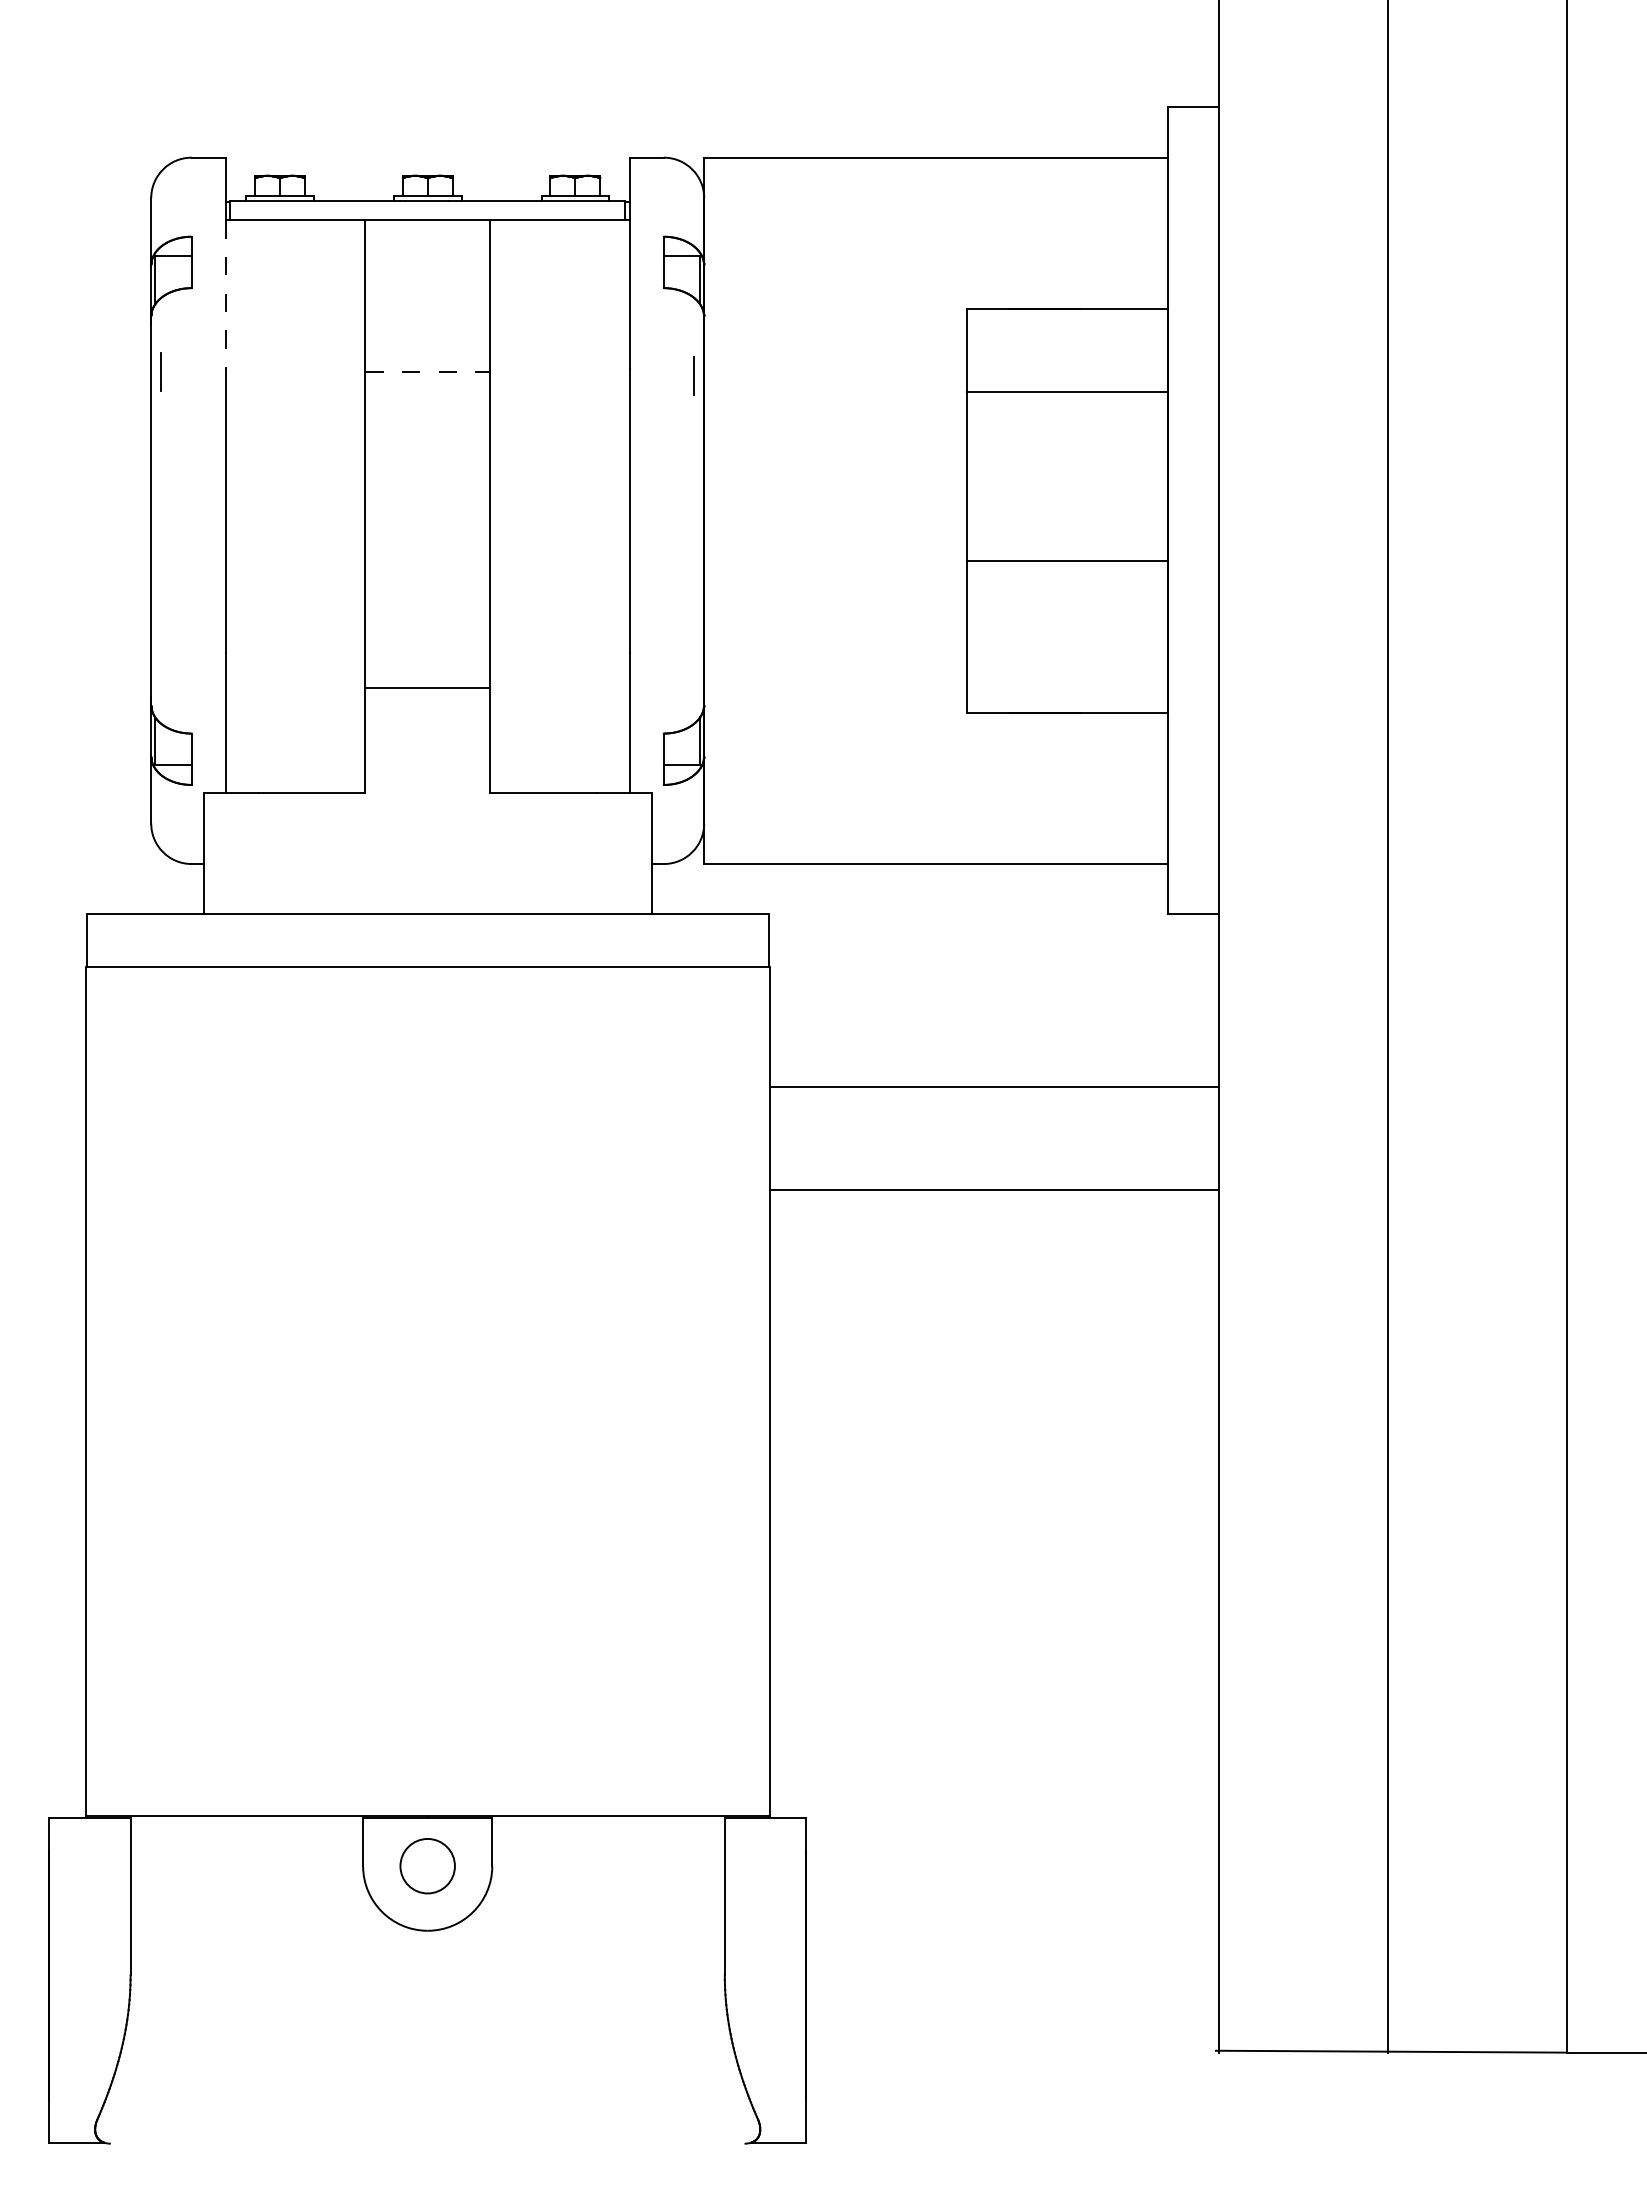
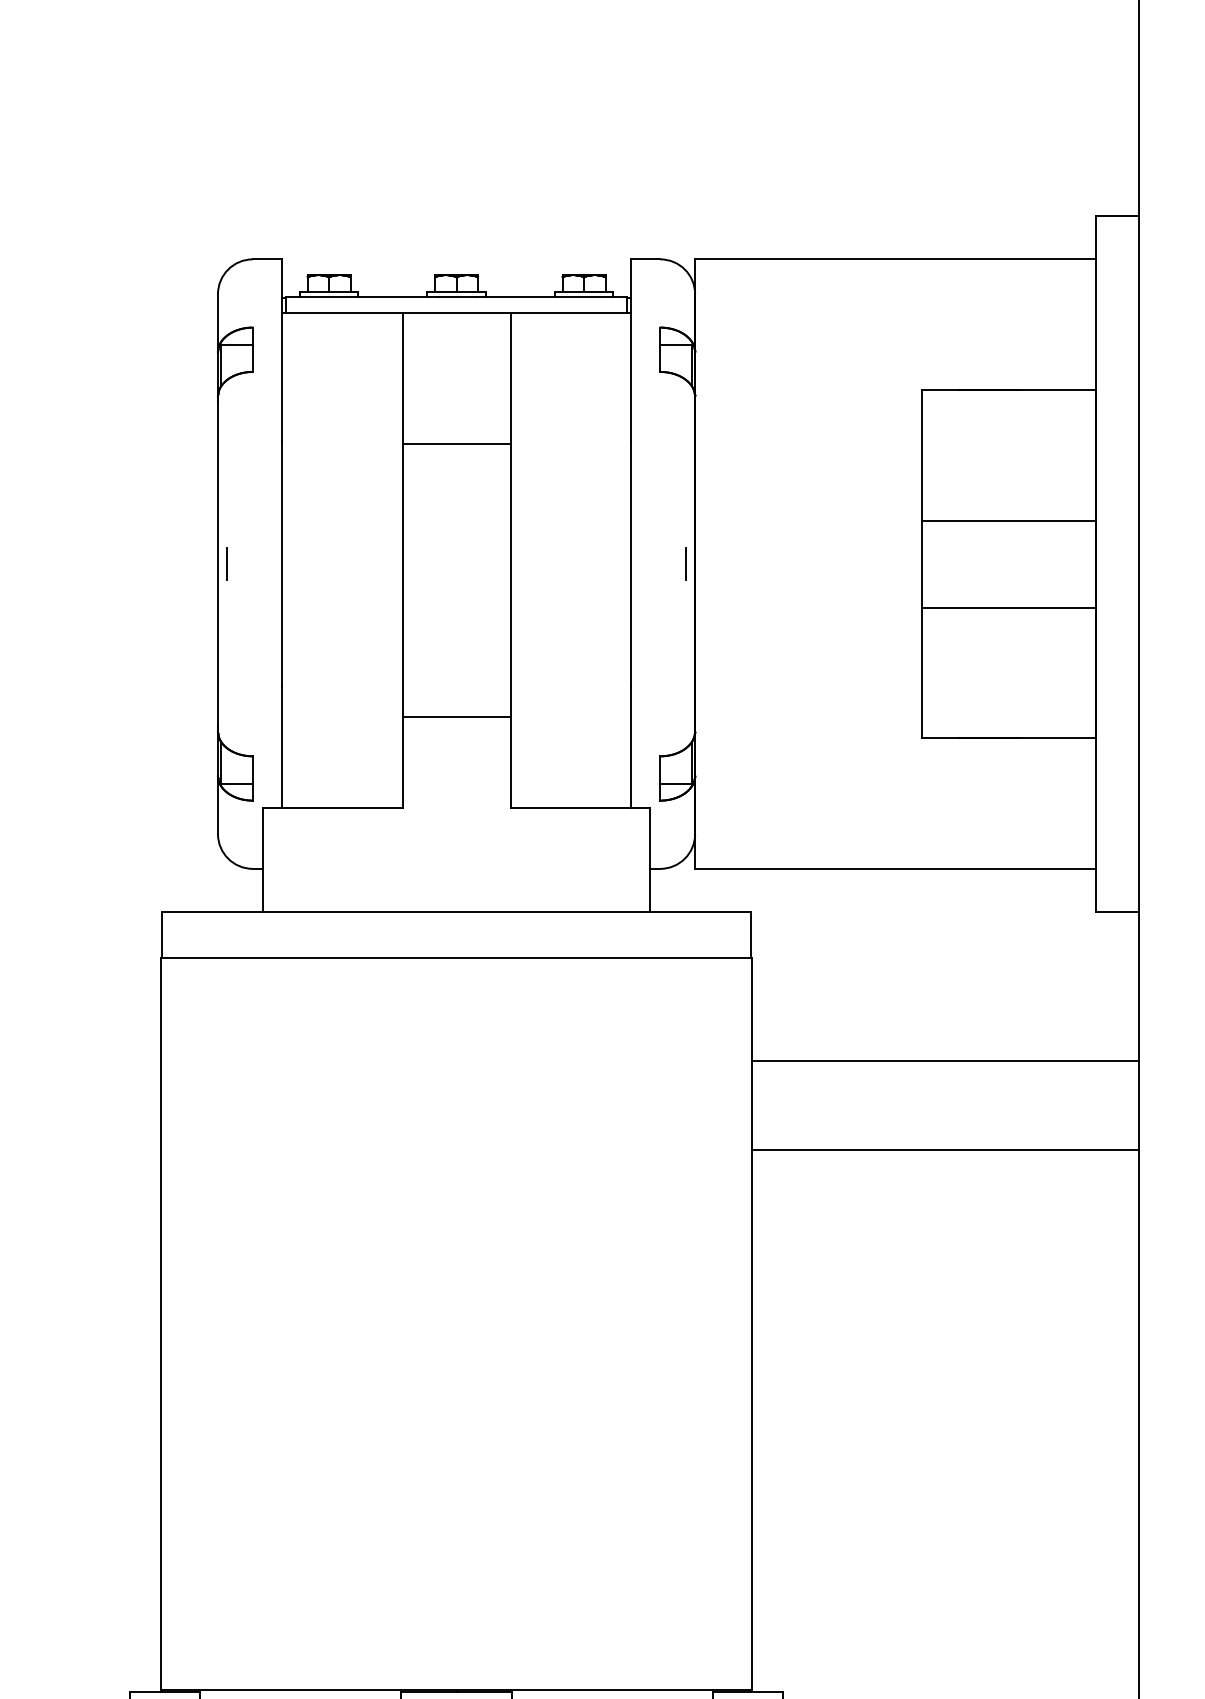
line: (225, 295) -> (282, 378), dashed -> solid
line: (160, 371) -> (225, 563), moved
line: (427, 371) -> (456, 443), dashed -> solid
line: (693, 375) -> (685, 563), moved
line: (1067, 392) -> (1008, 520), moved

